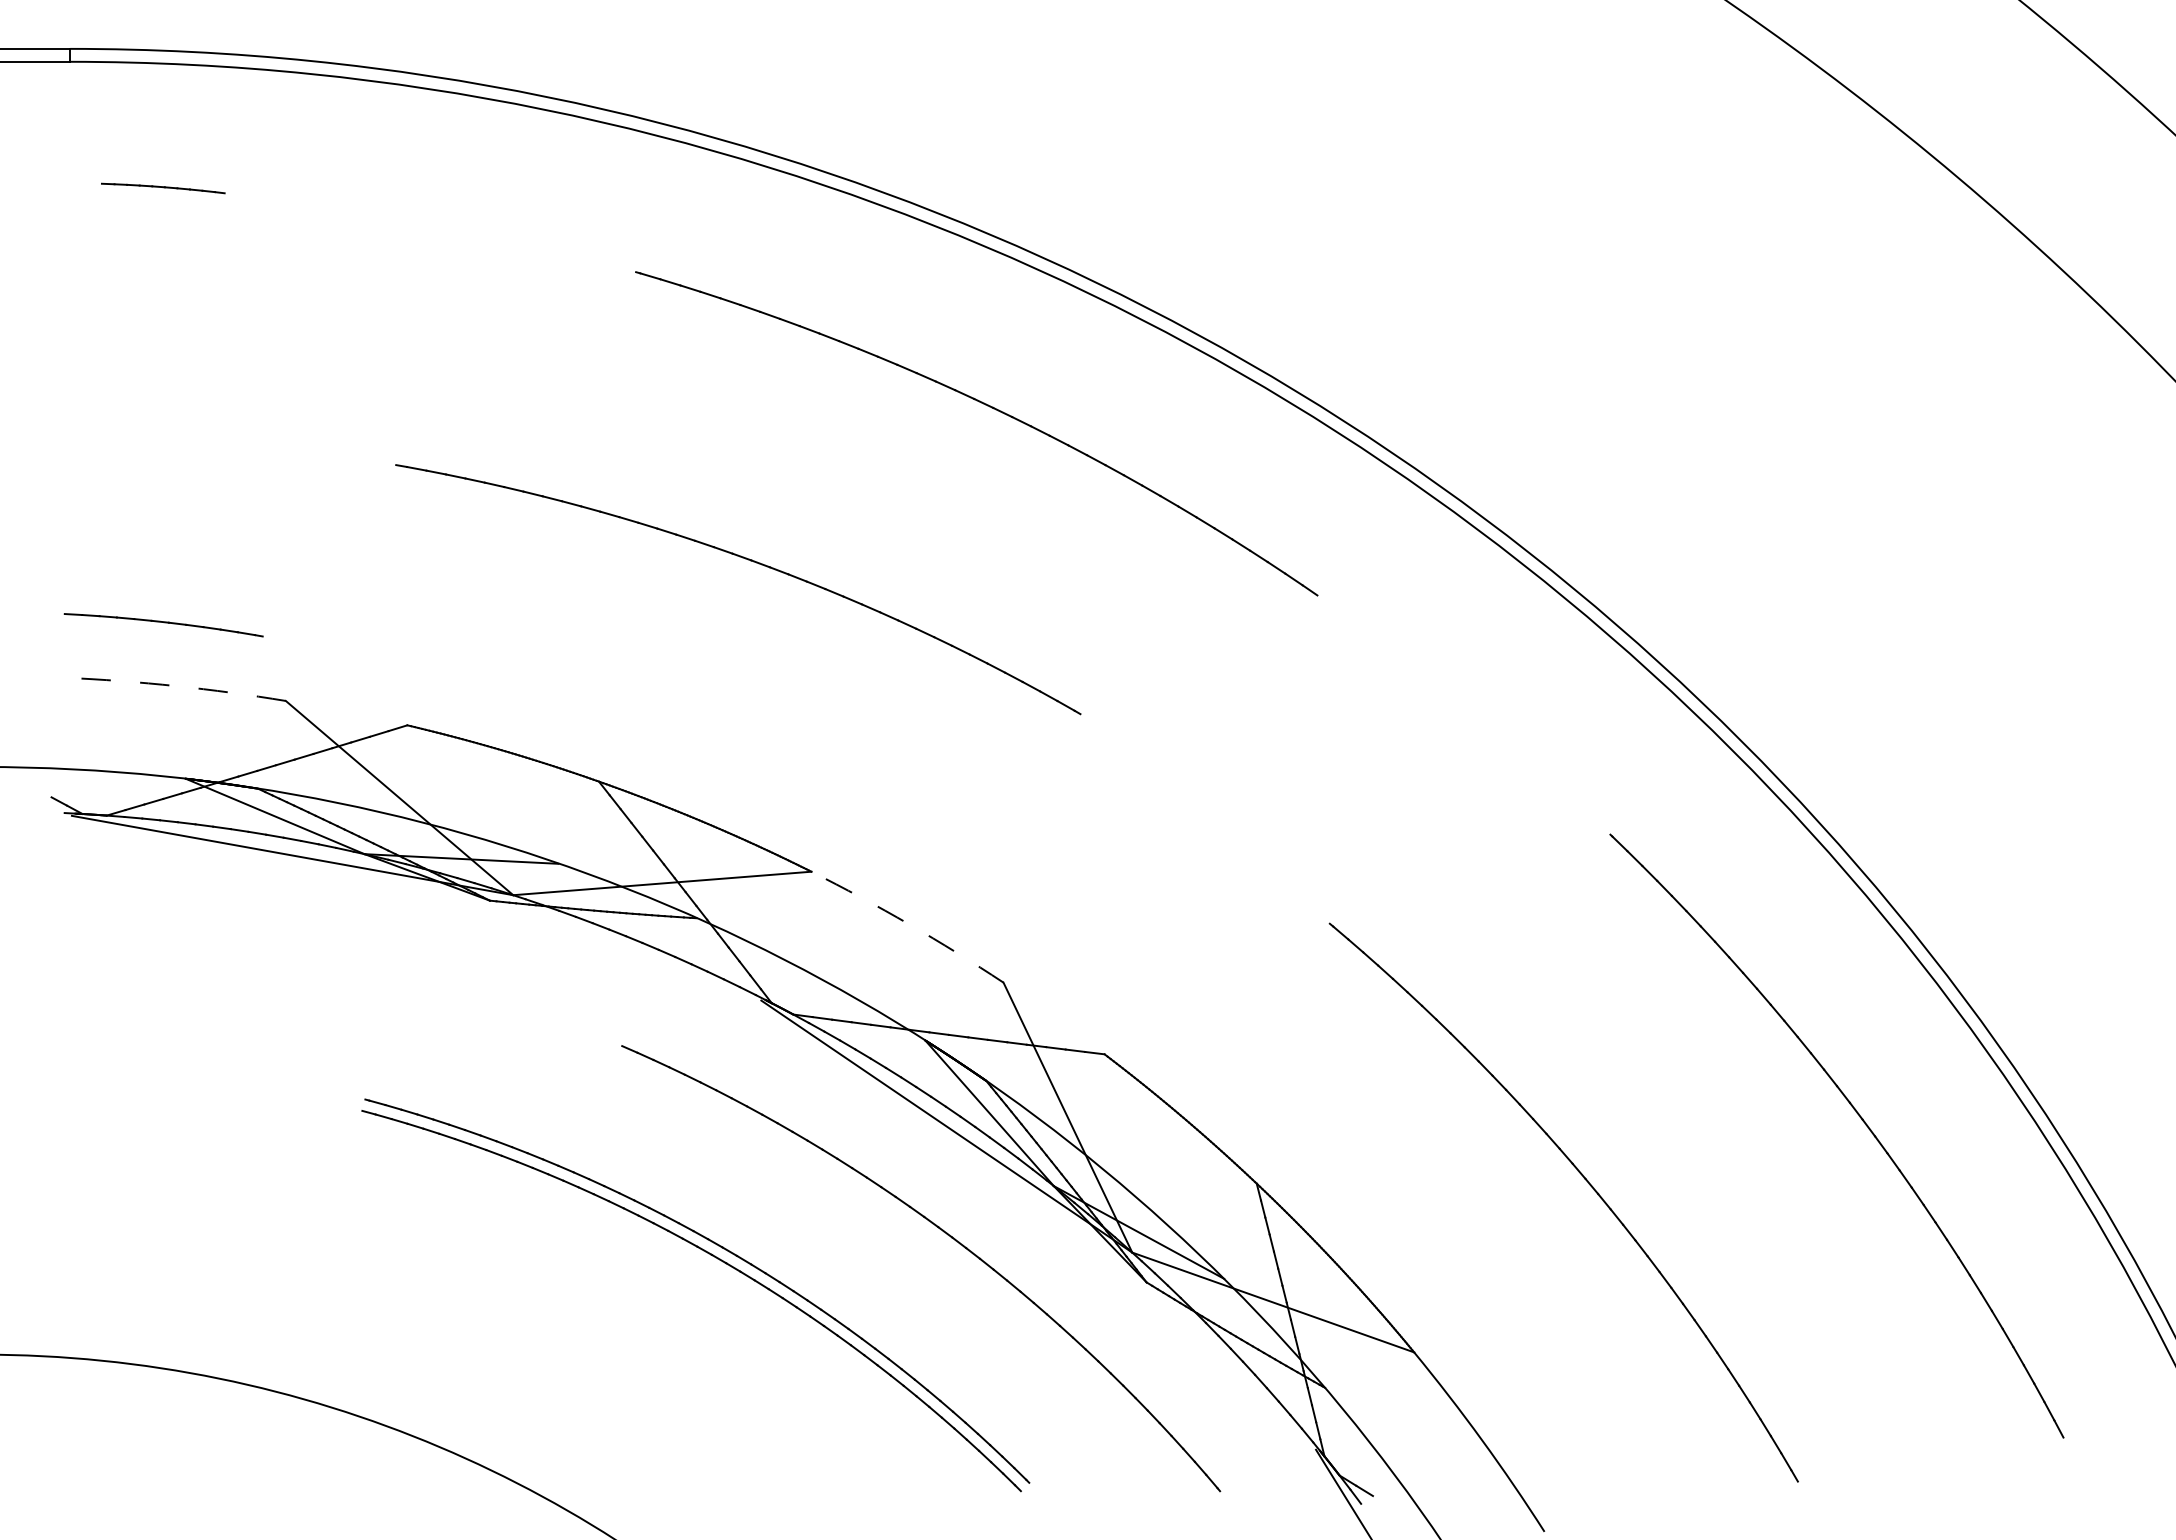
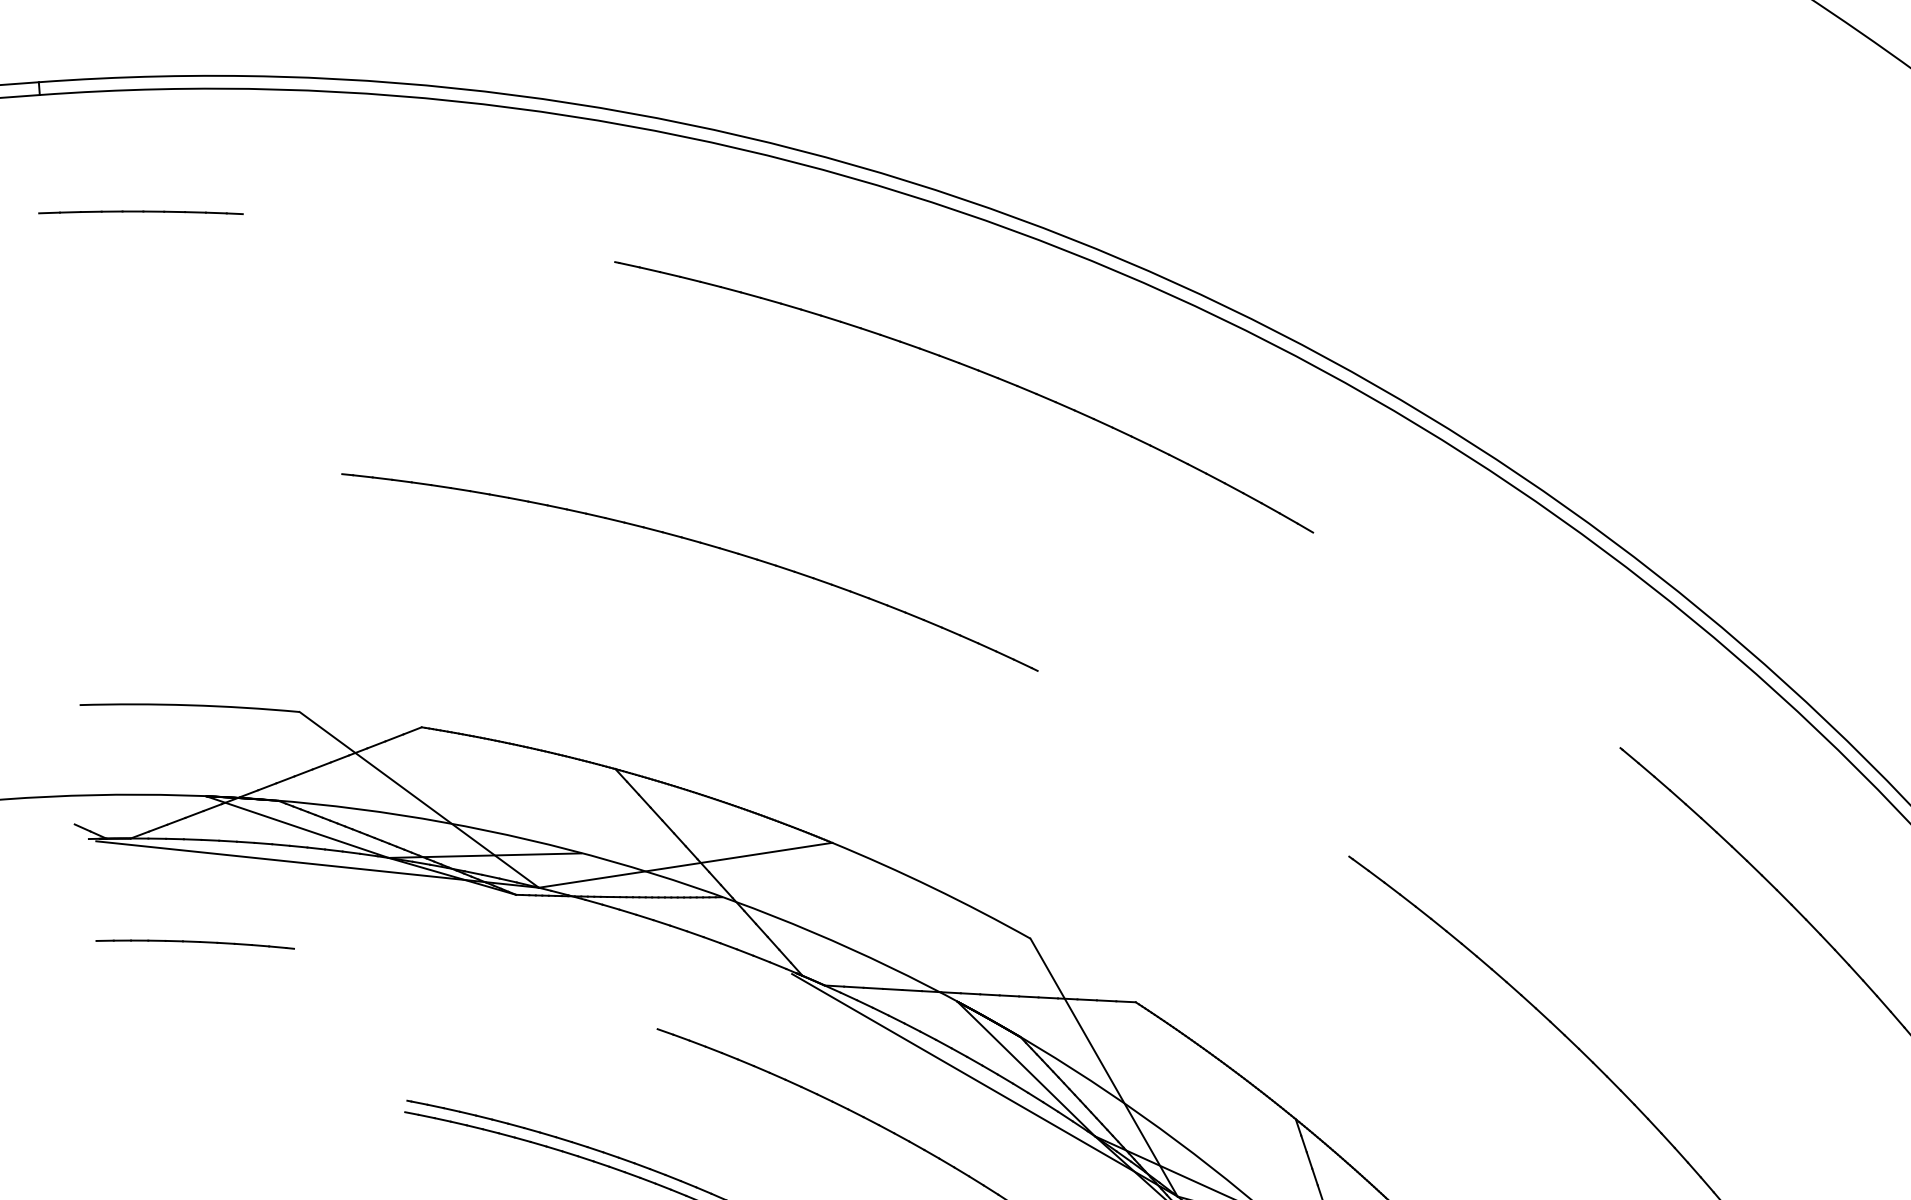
part: (163, 188) -> (141, 213), size x1.67
part: (750, 561) -> (699, 543), moved
part: (163, 625) -> (195, 945), moved
arc: (175, 686) -> (189, 705), dashed -> solid
arc: (909, 924) -> (933, 887), dashed -> solid

